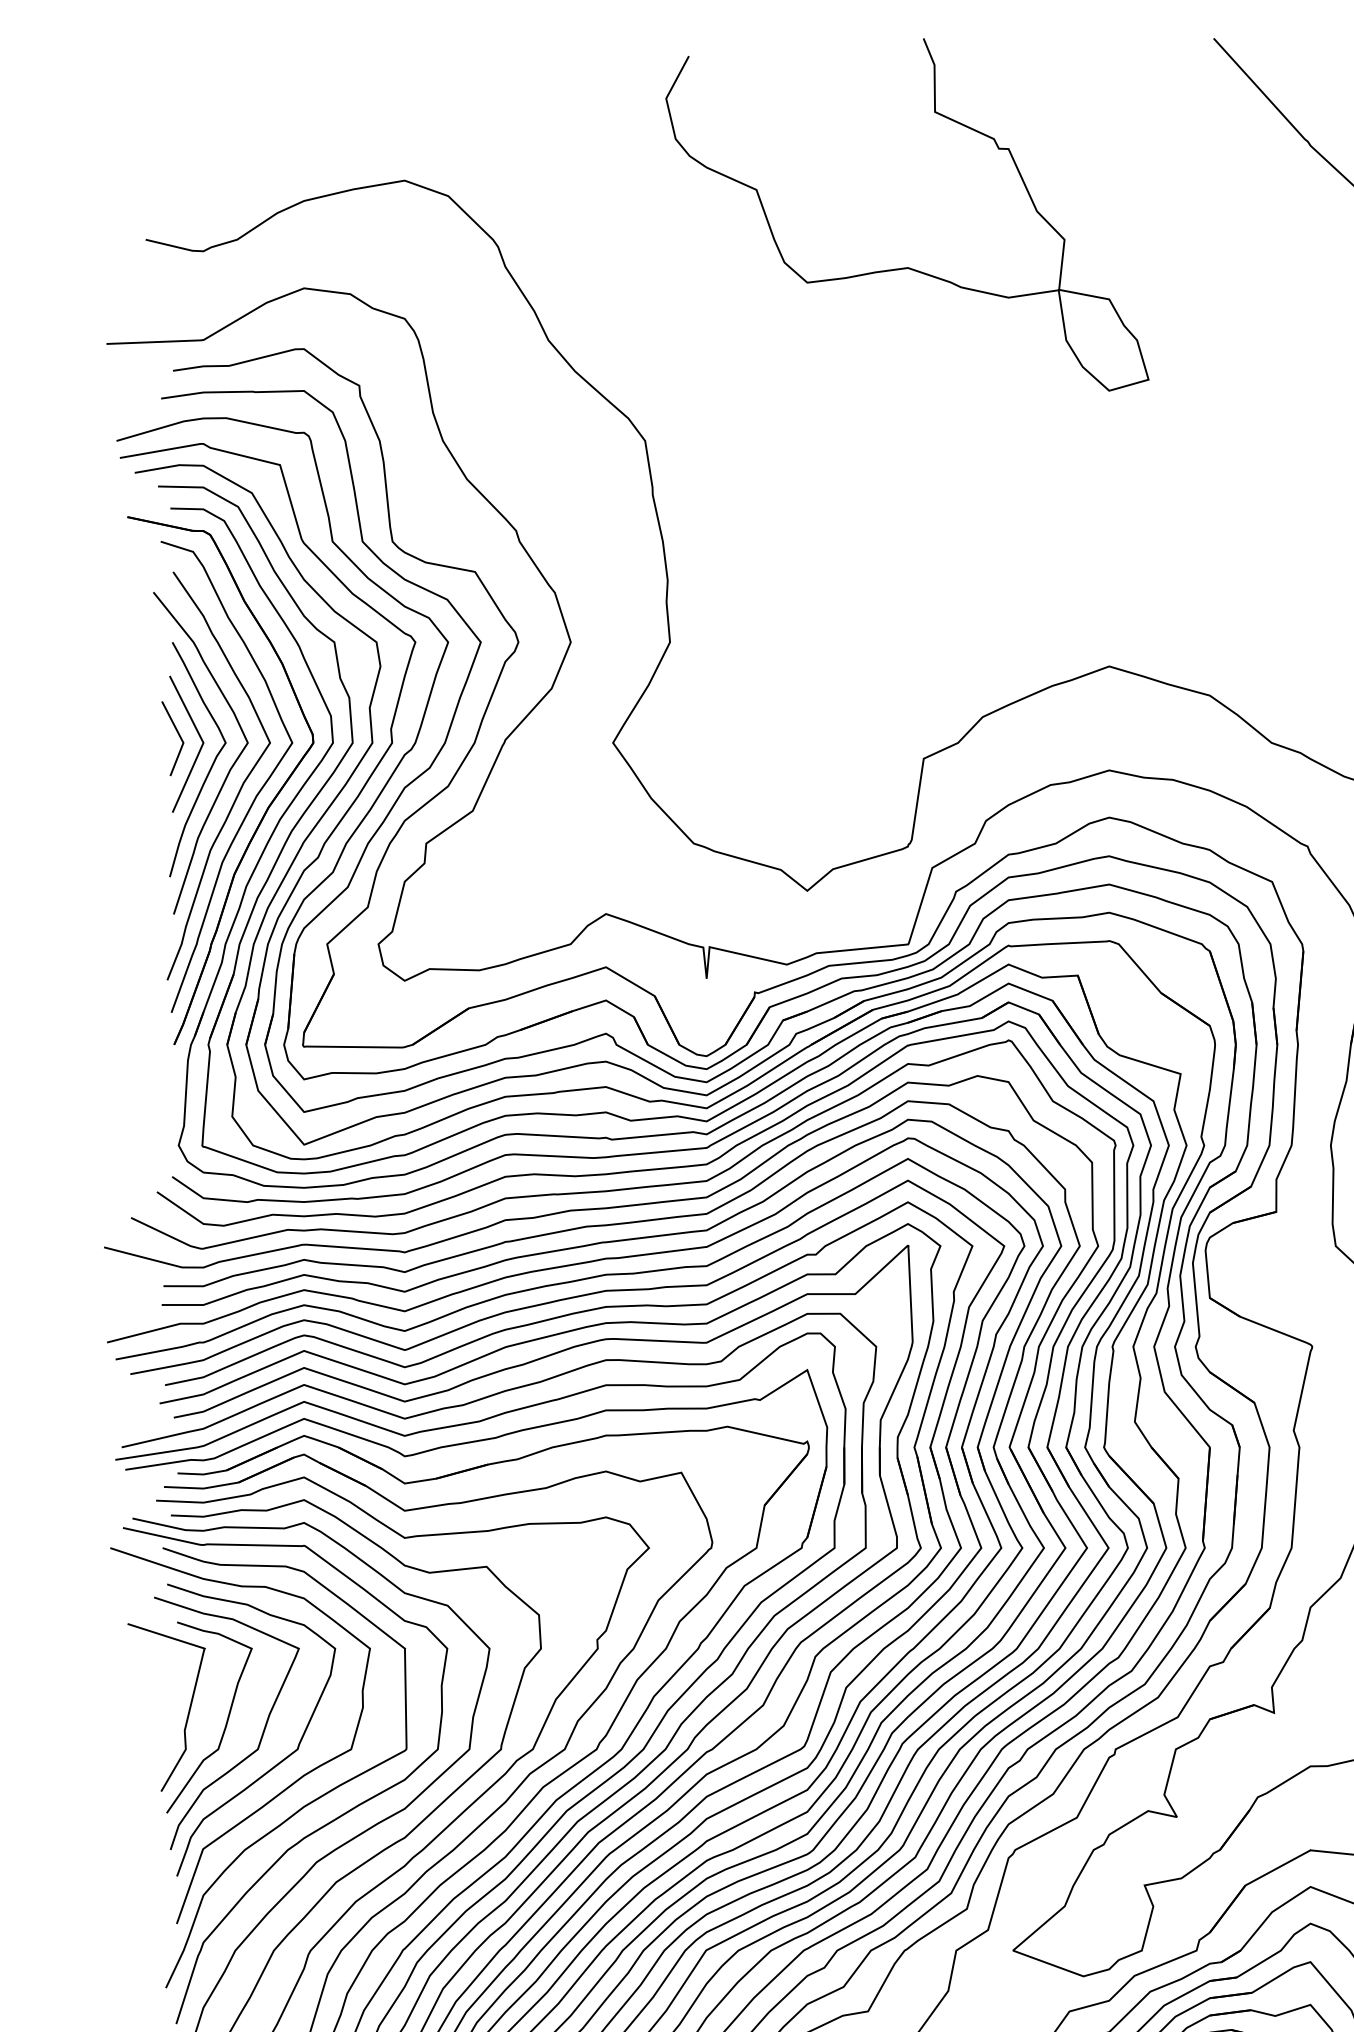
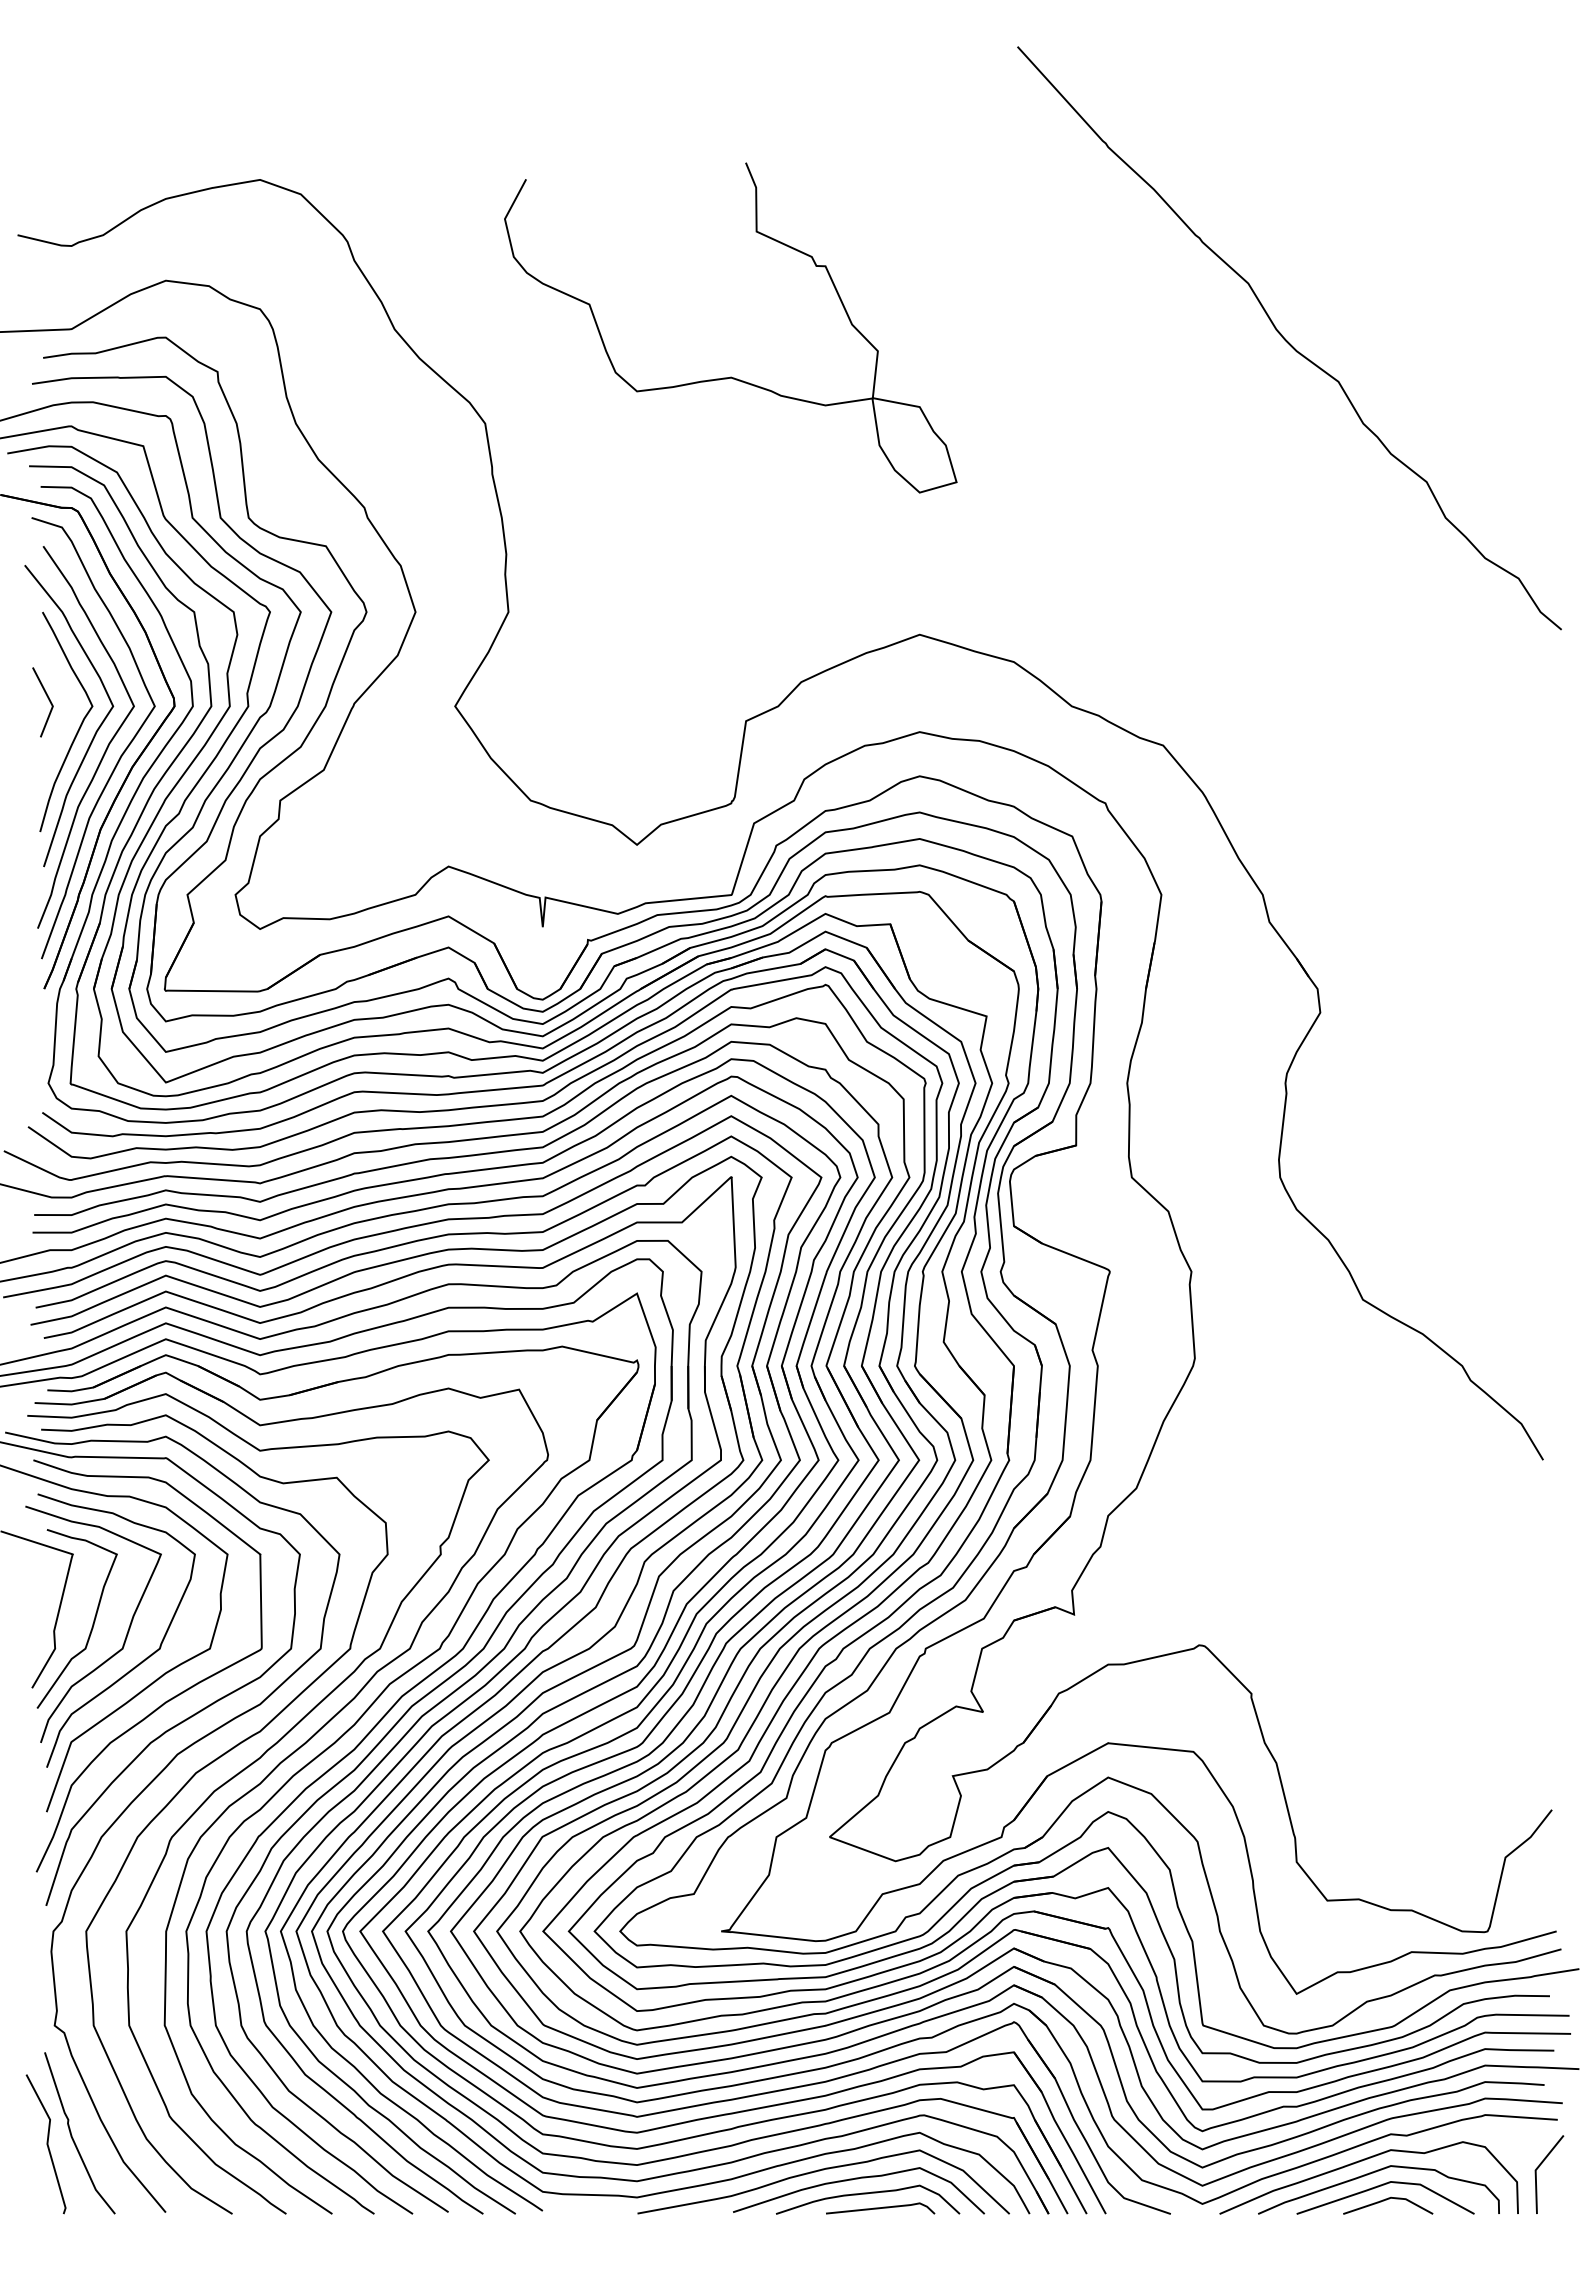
curve: (907, 266) -> (730, 376), moved
line: (199, 749) -> (67, 712), removed

